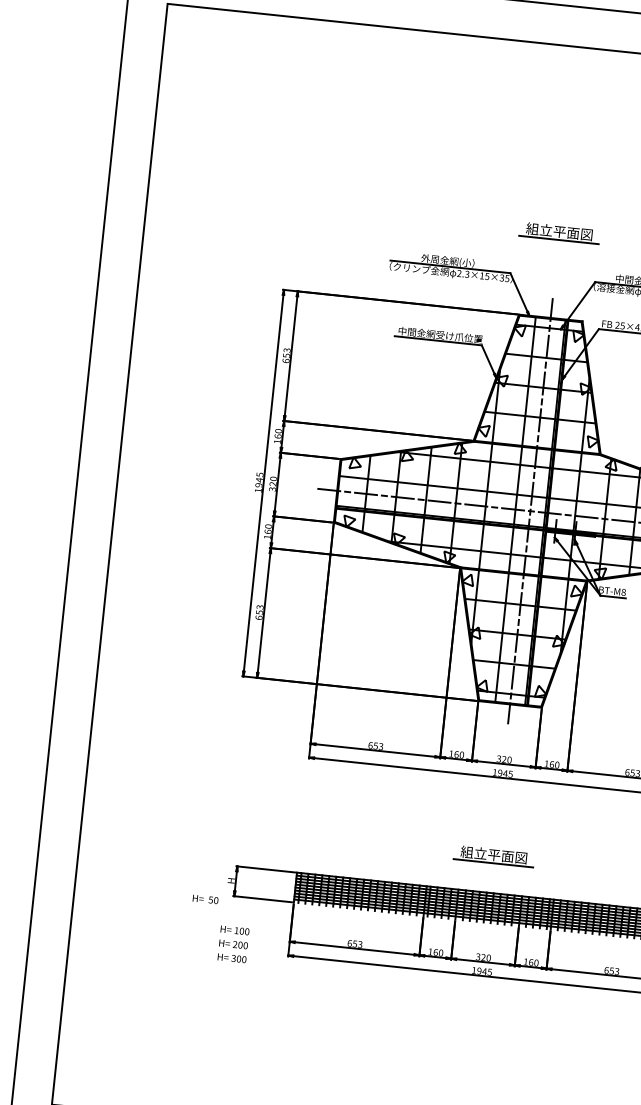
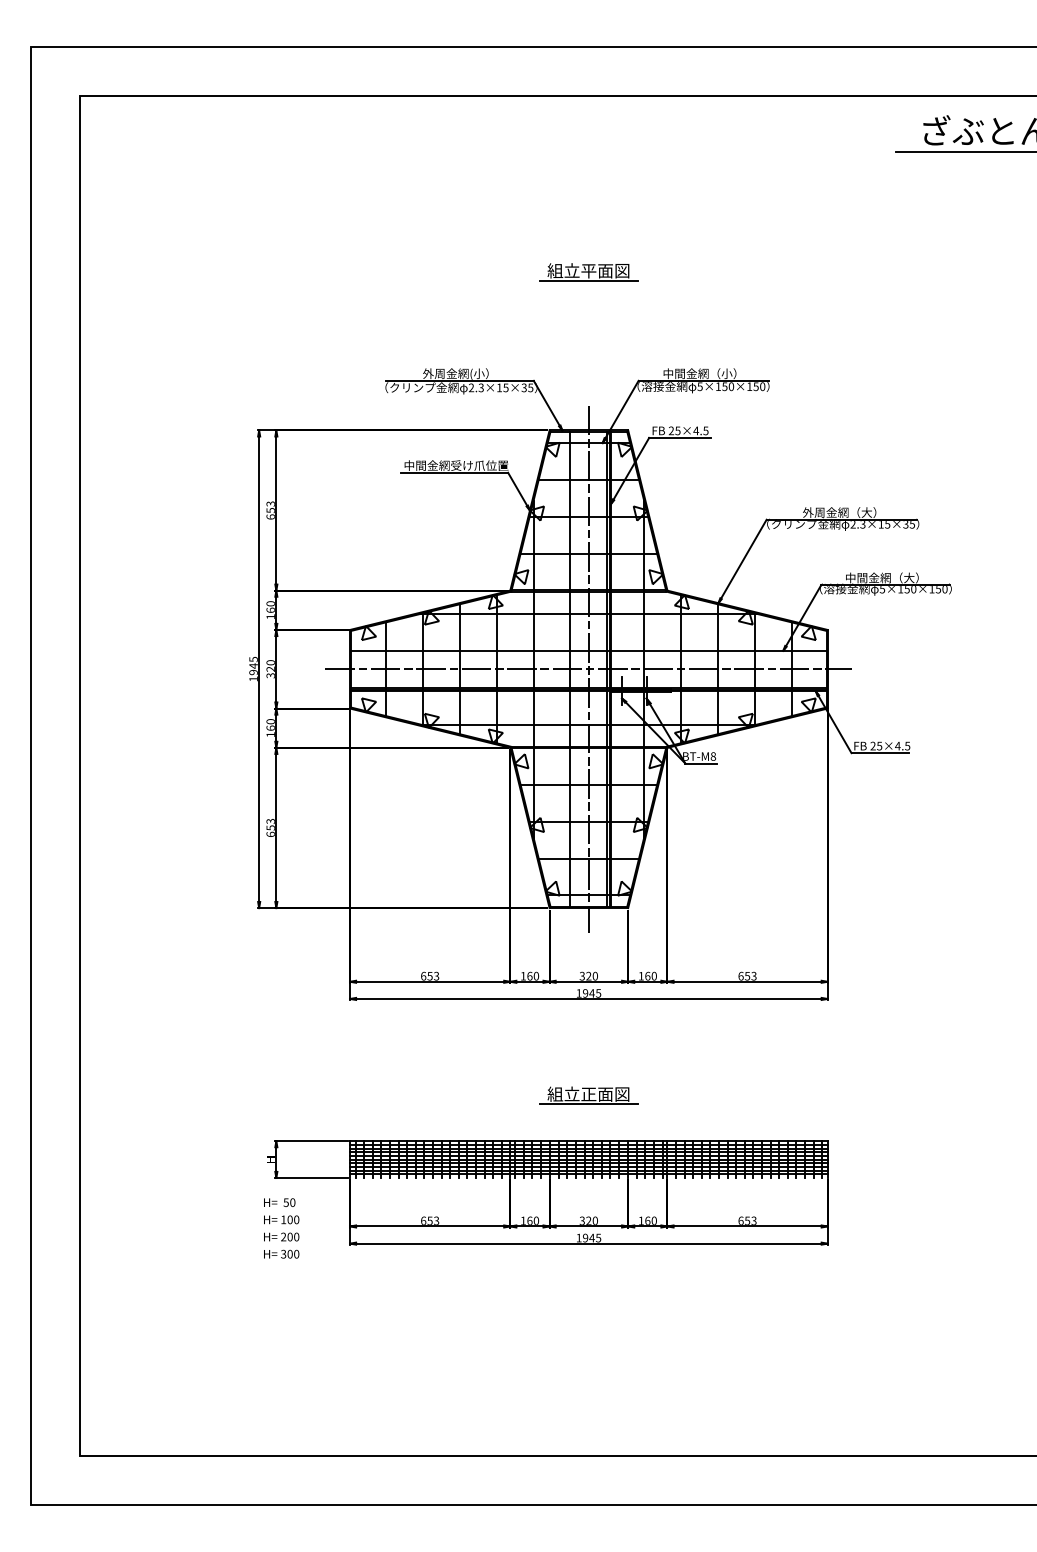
part: (559, 233) -> (588, 272), moved
text: (493, 855) -> (588, 1094), 組立平面図 -> 組立正面図
text: (205, 899) -> (279, 1202), moved

